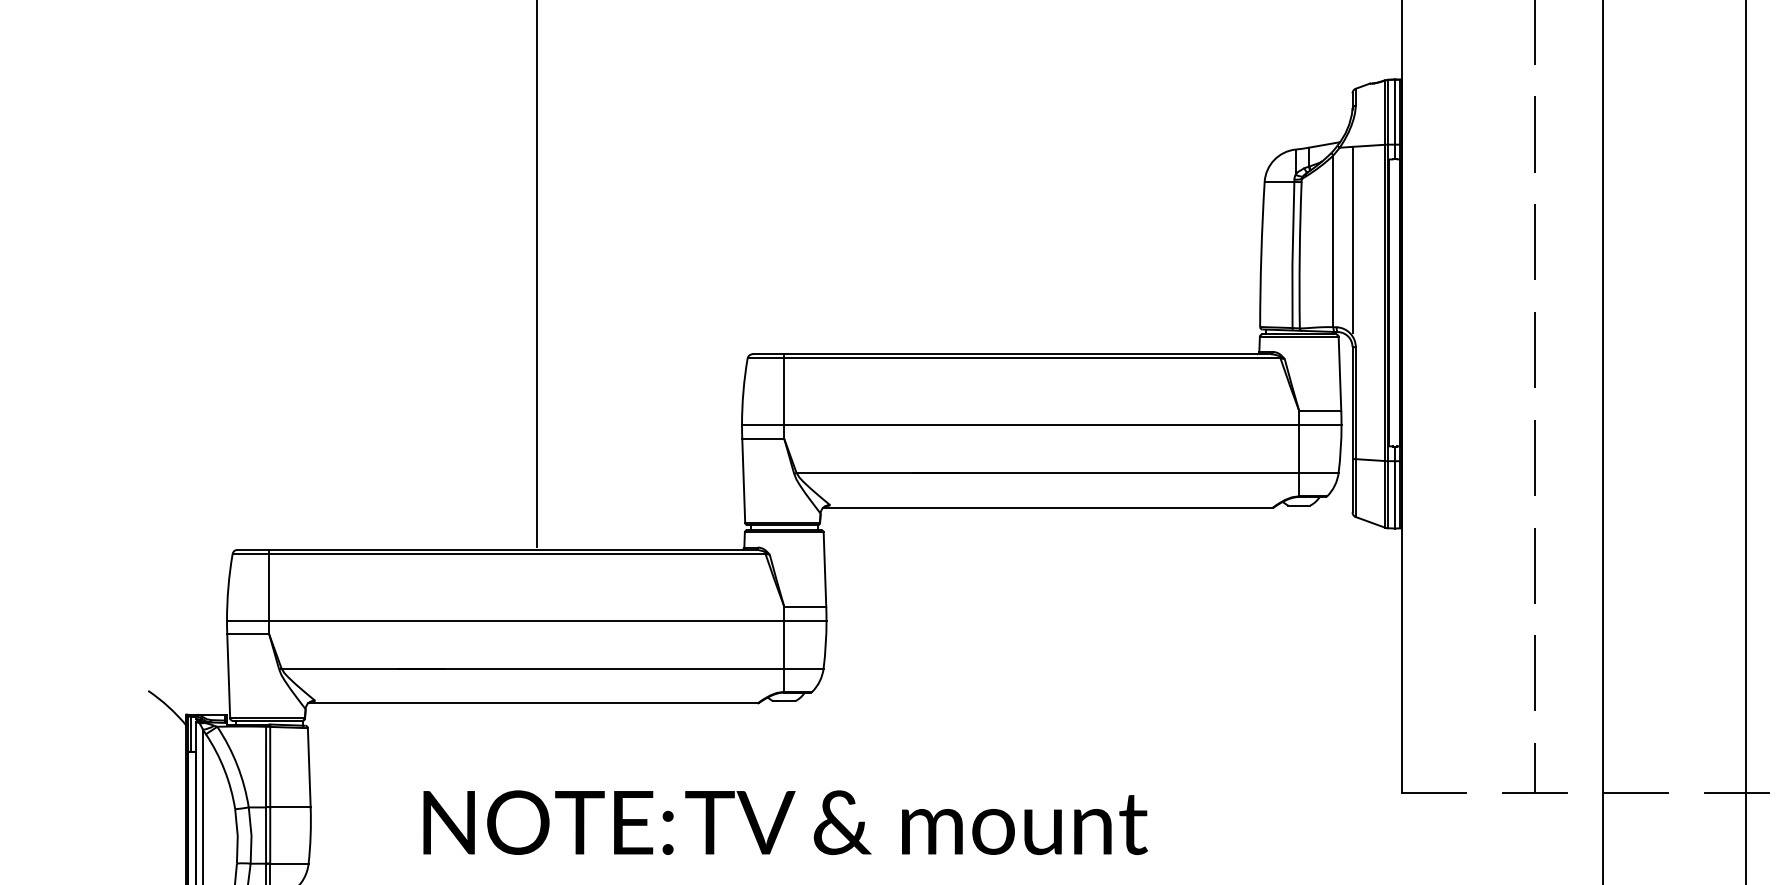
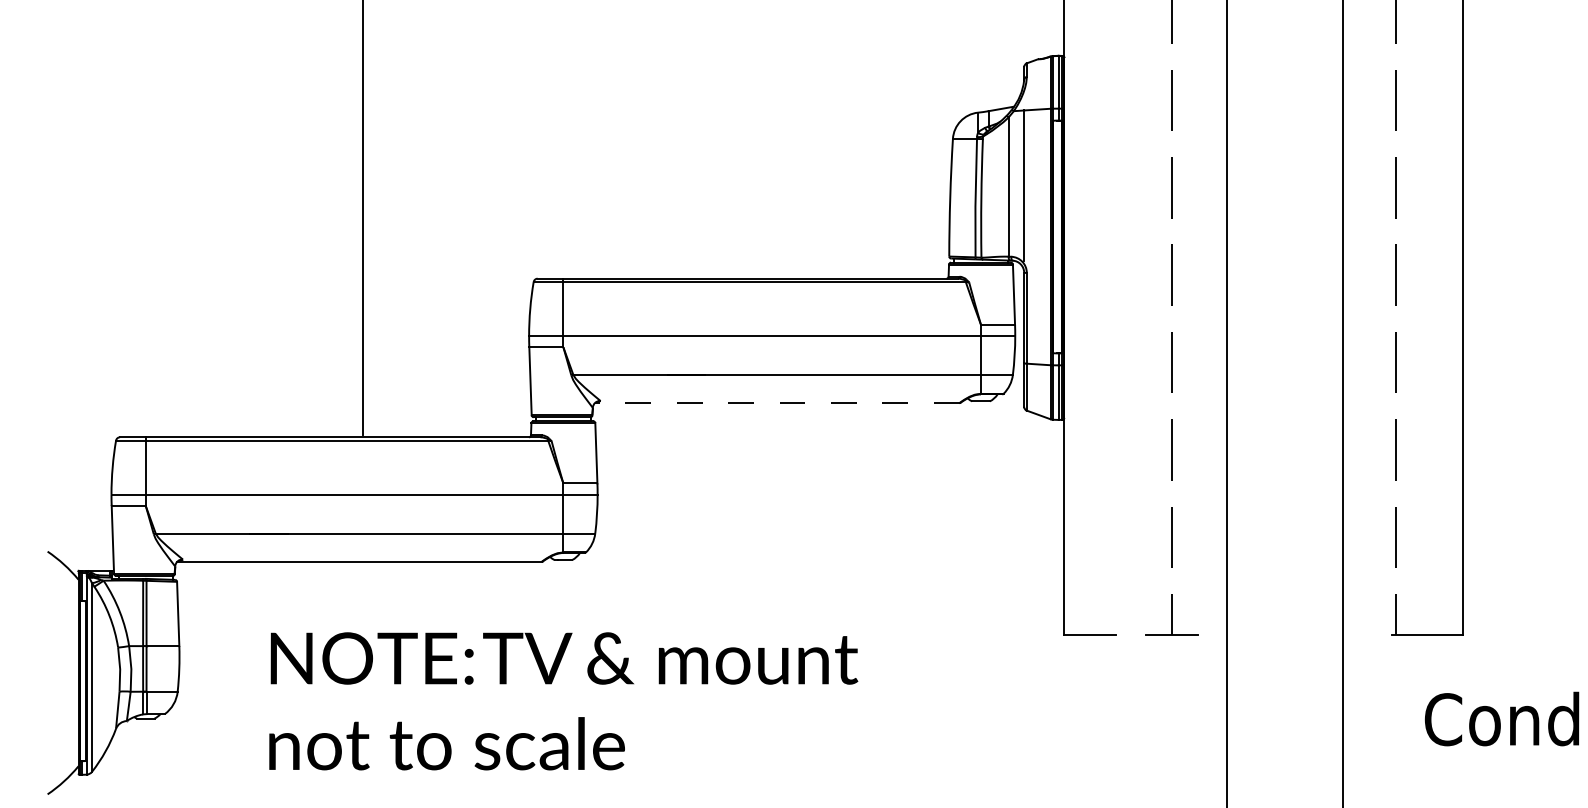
line: (1047, 508) -> (776, 403), solid -> dashed
line: (1636, 793) -> (1254, 634), removed
line: (1737, 793) -> (1336, 634), removed

